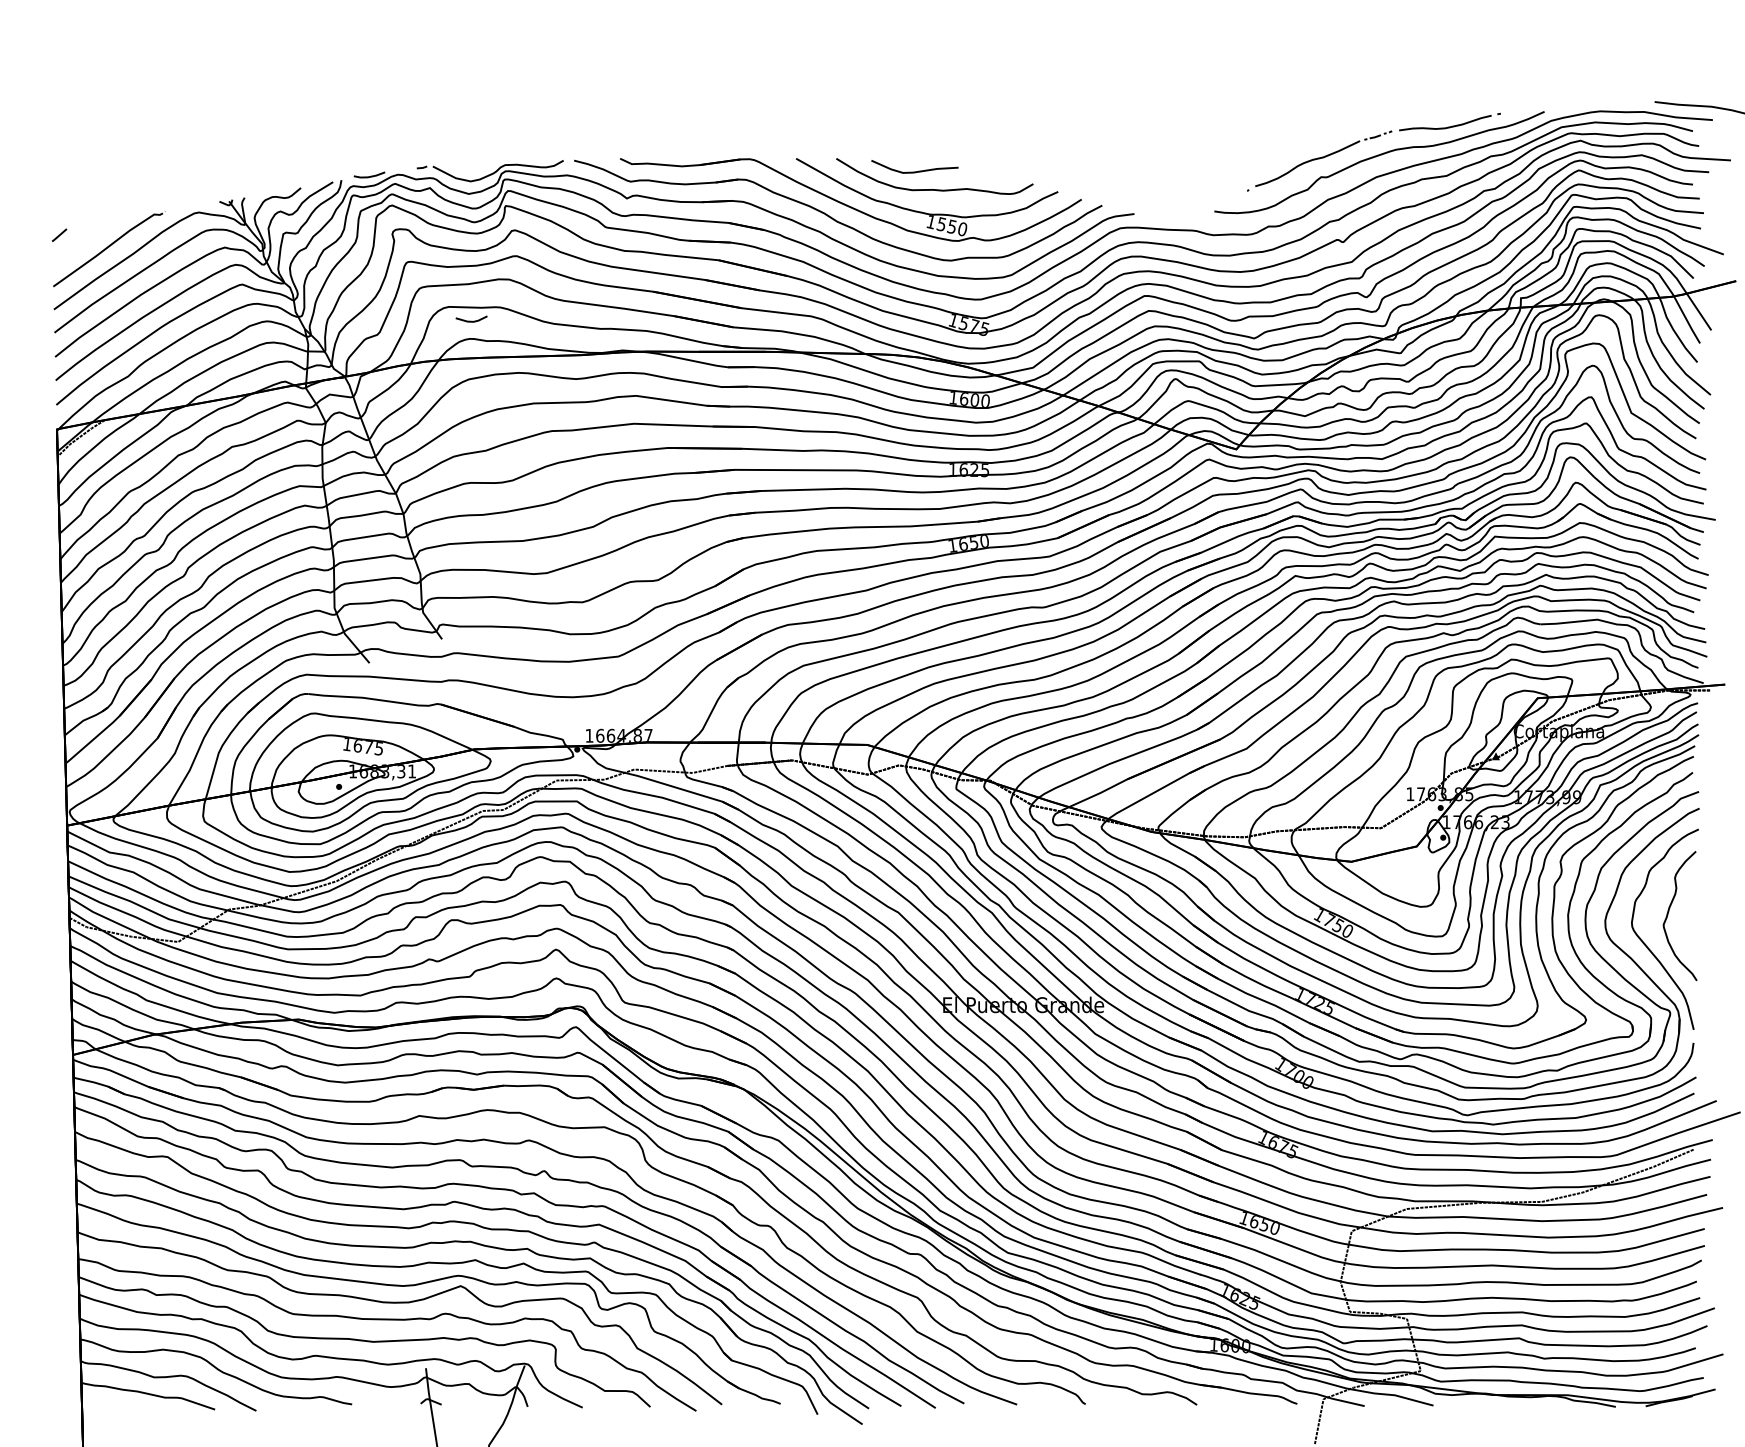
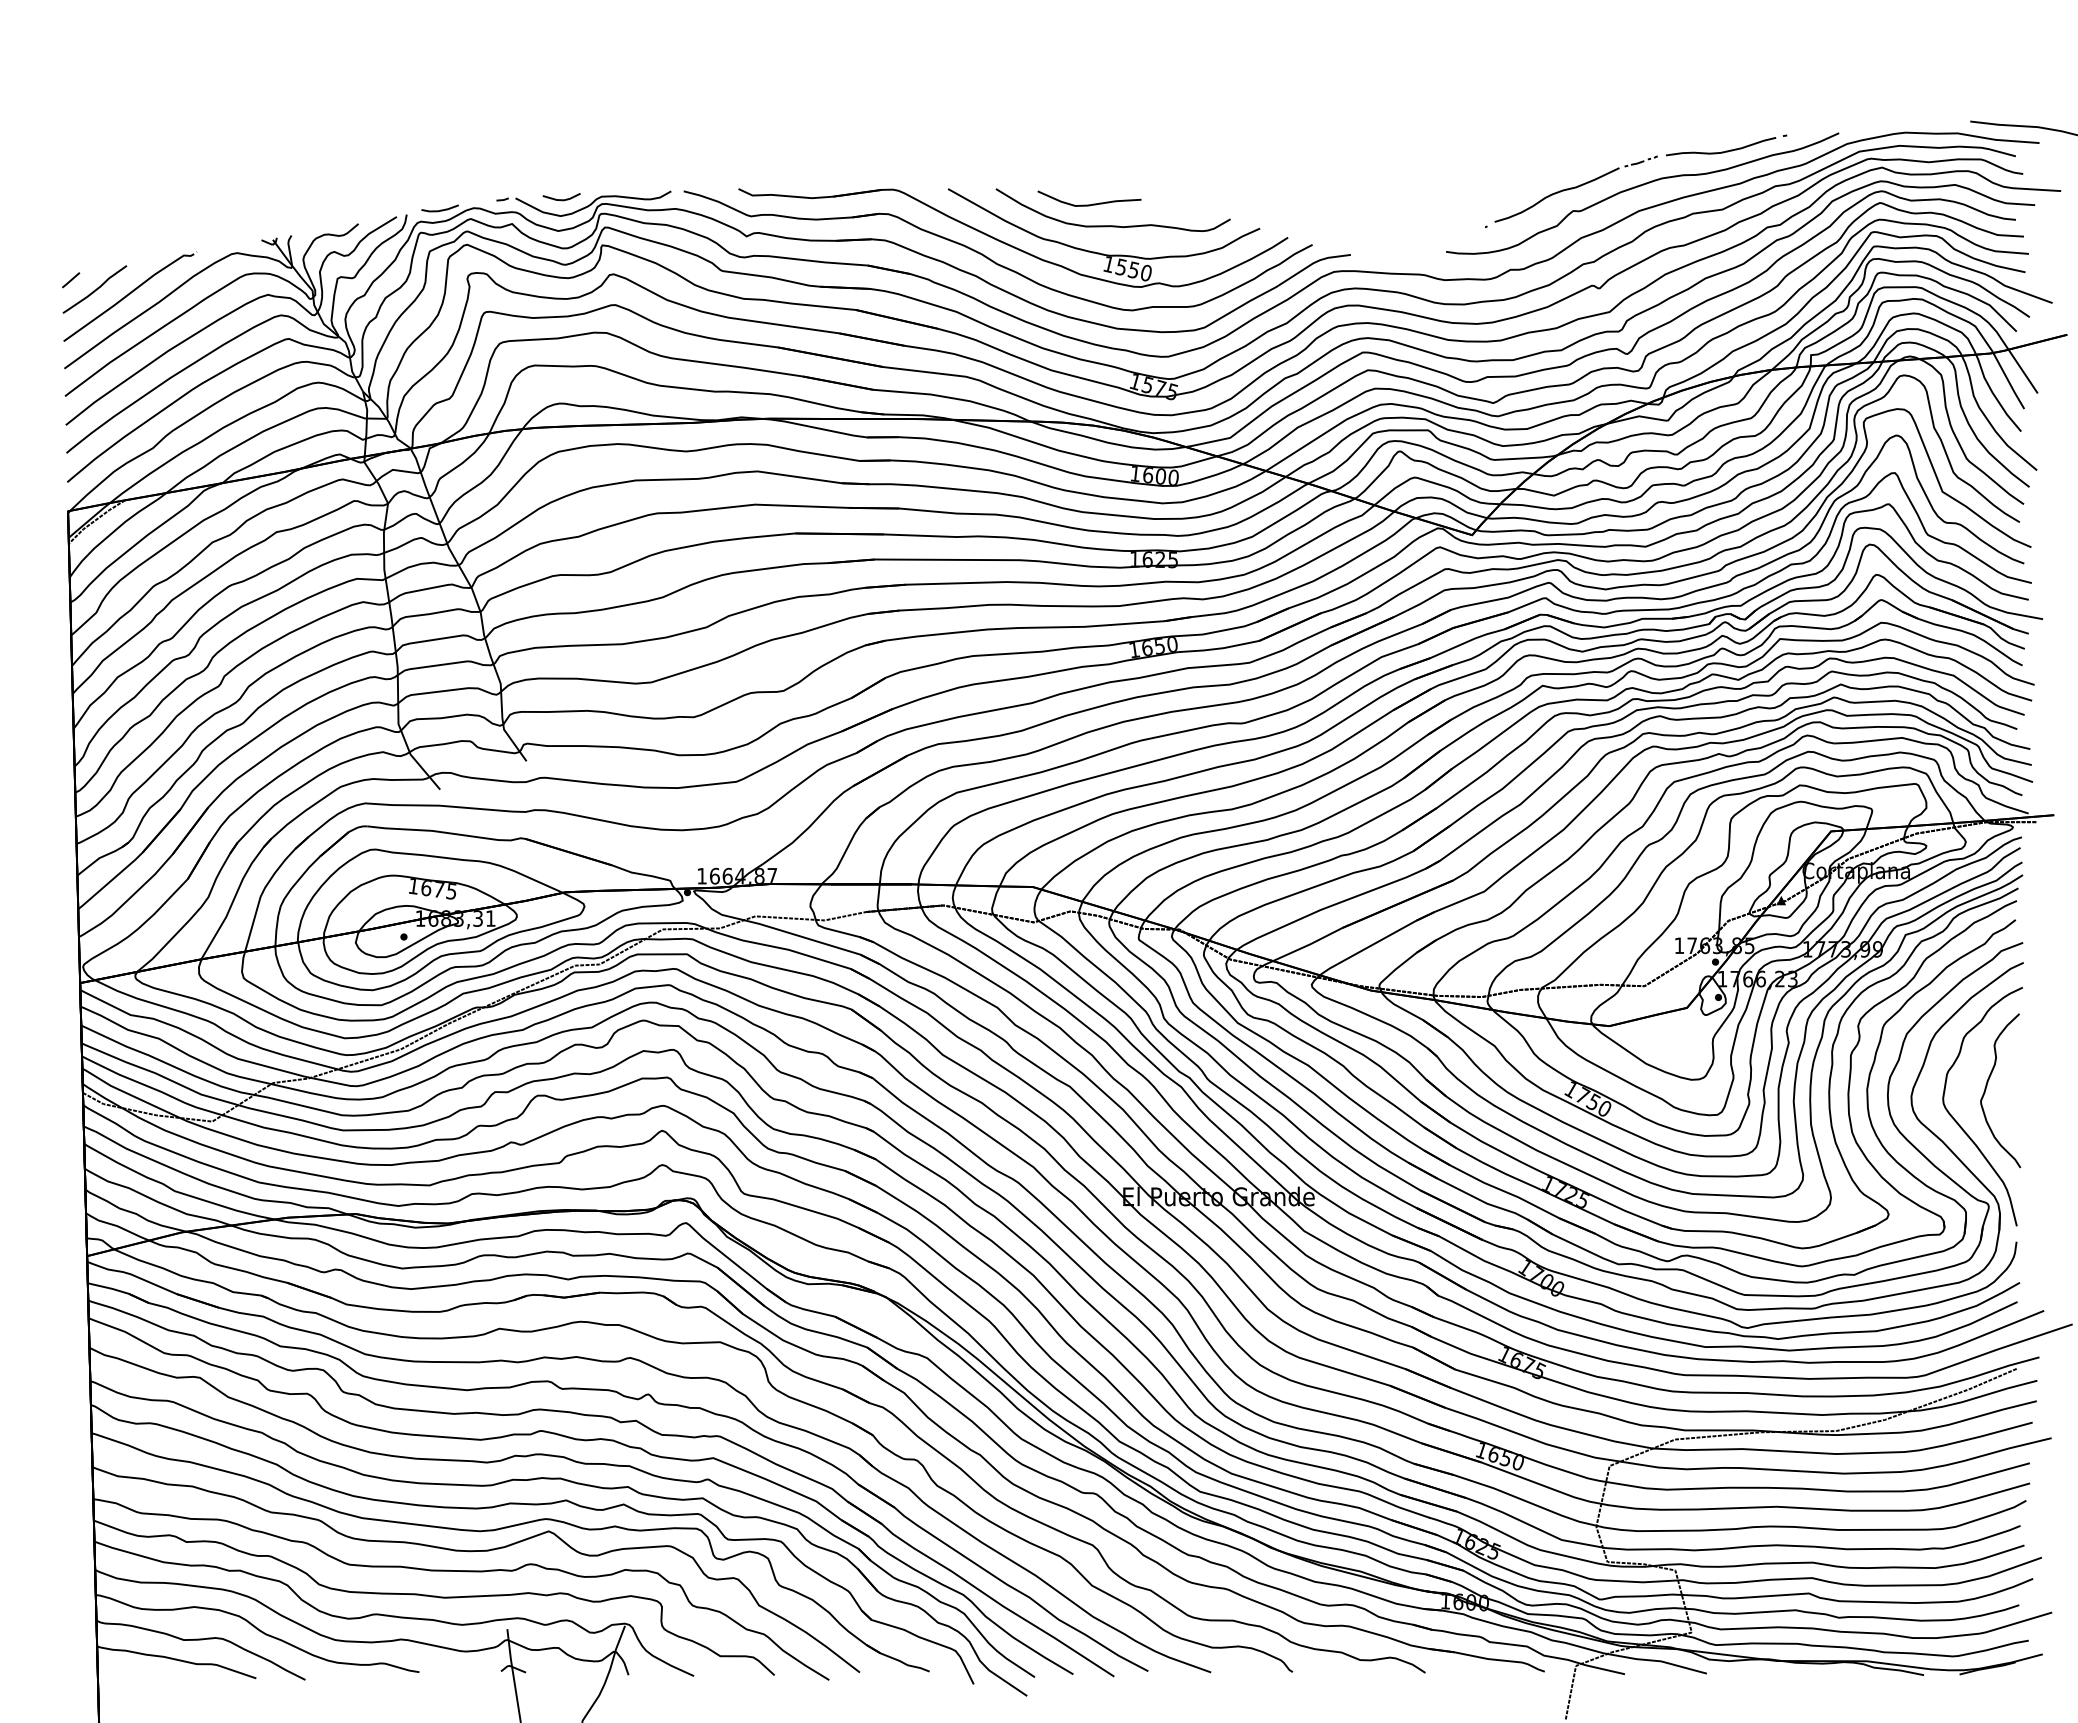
curve: (80, 243) -> (95, 289), added
line: (471, 321) -> (561, 199), moved

